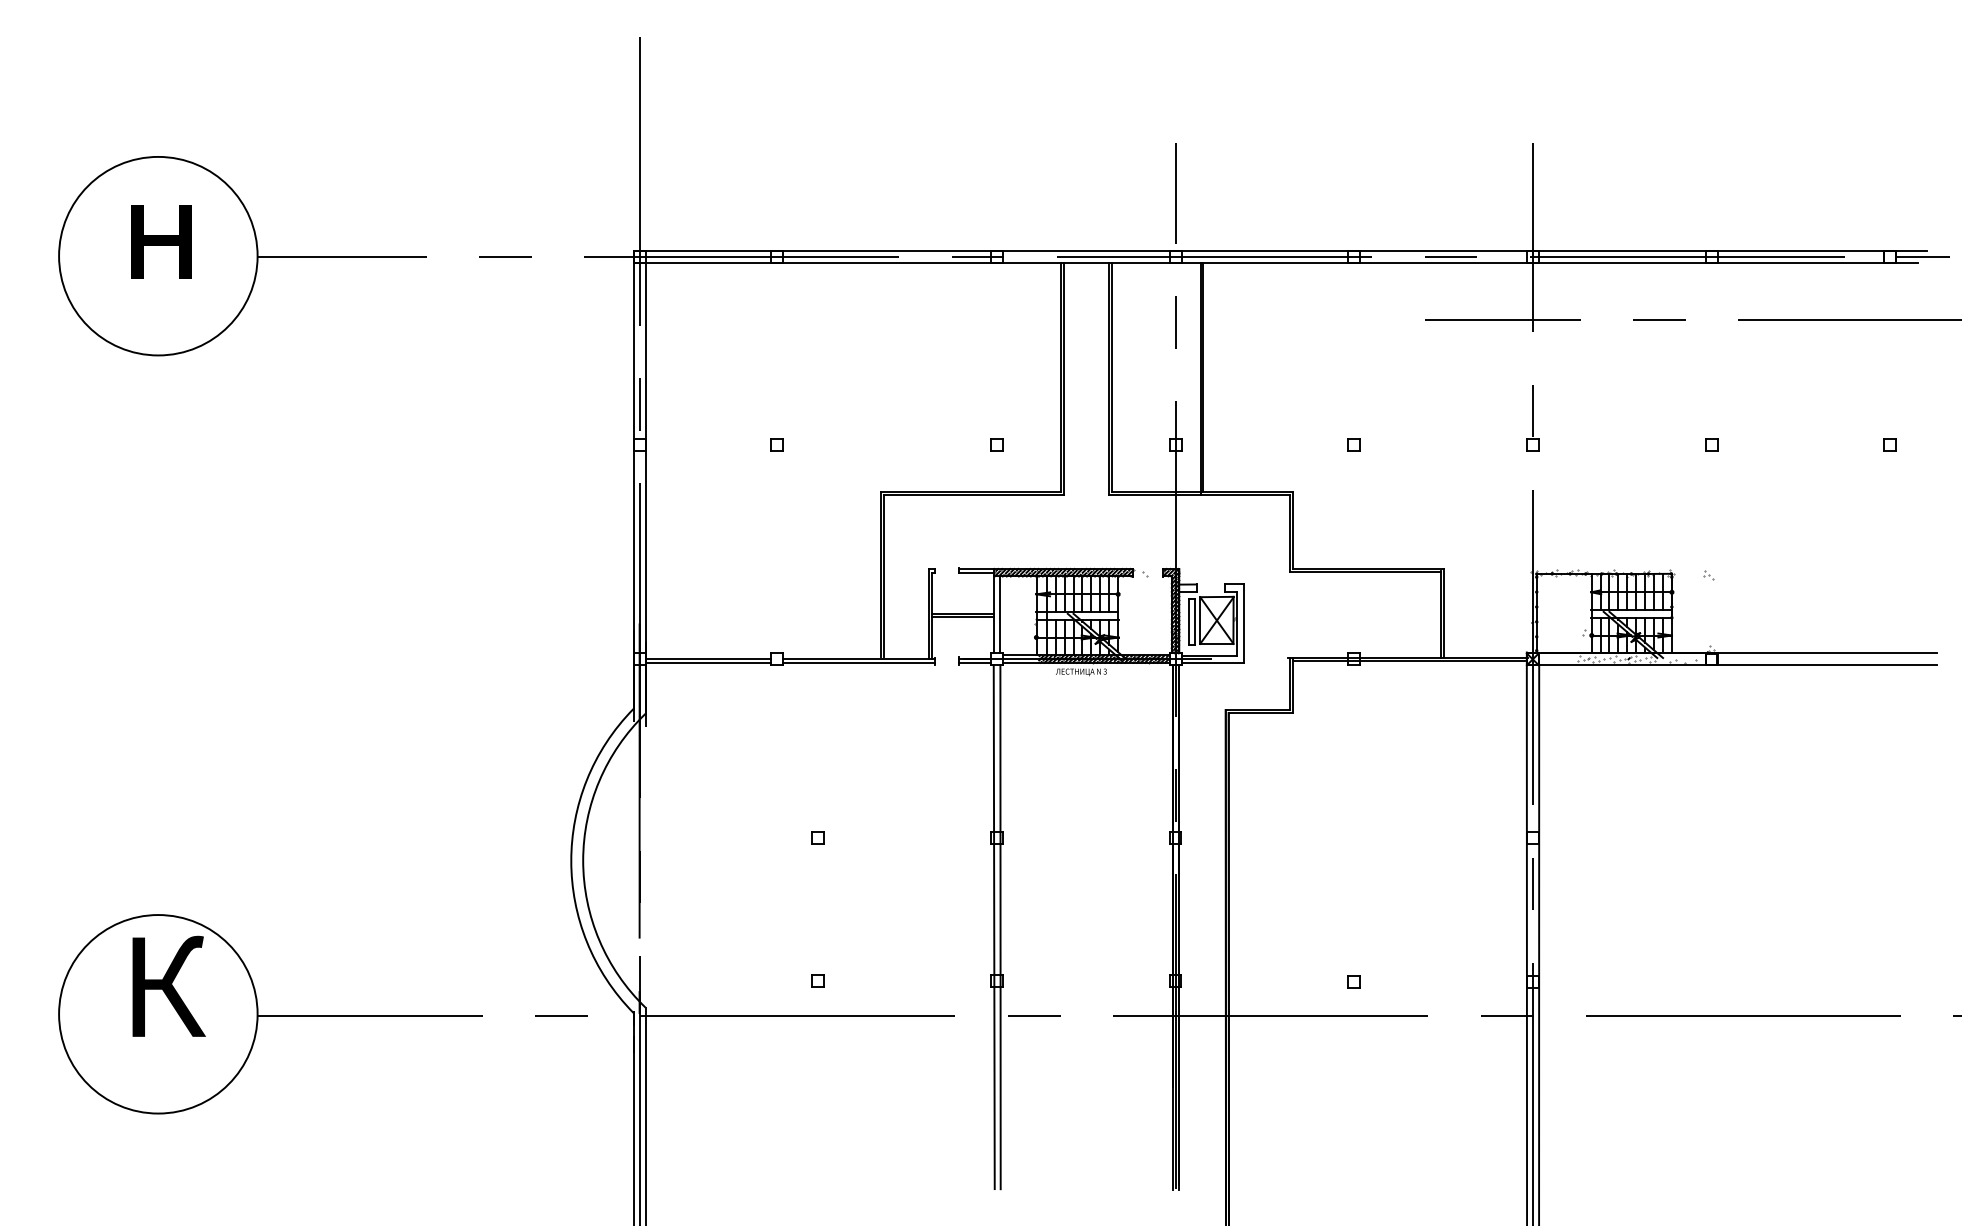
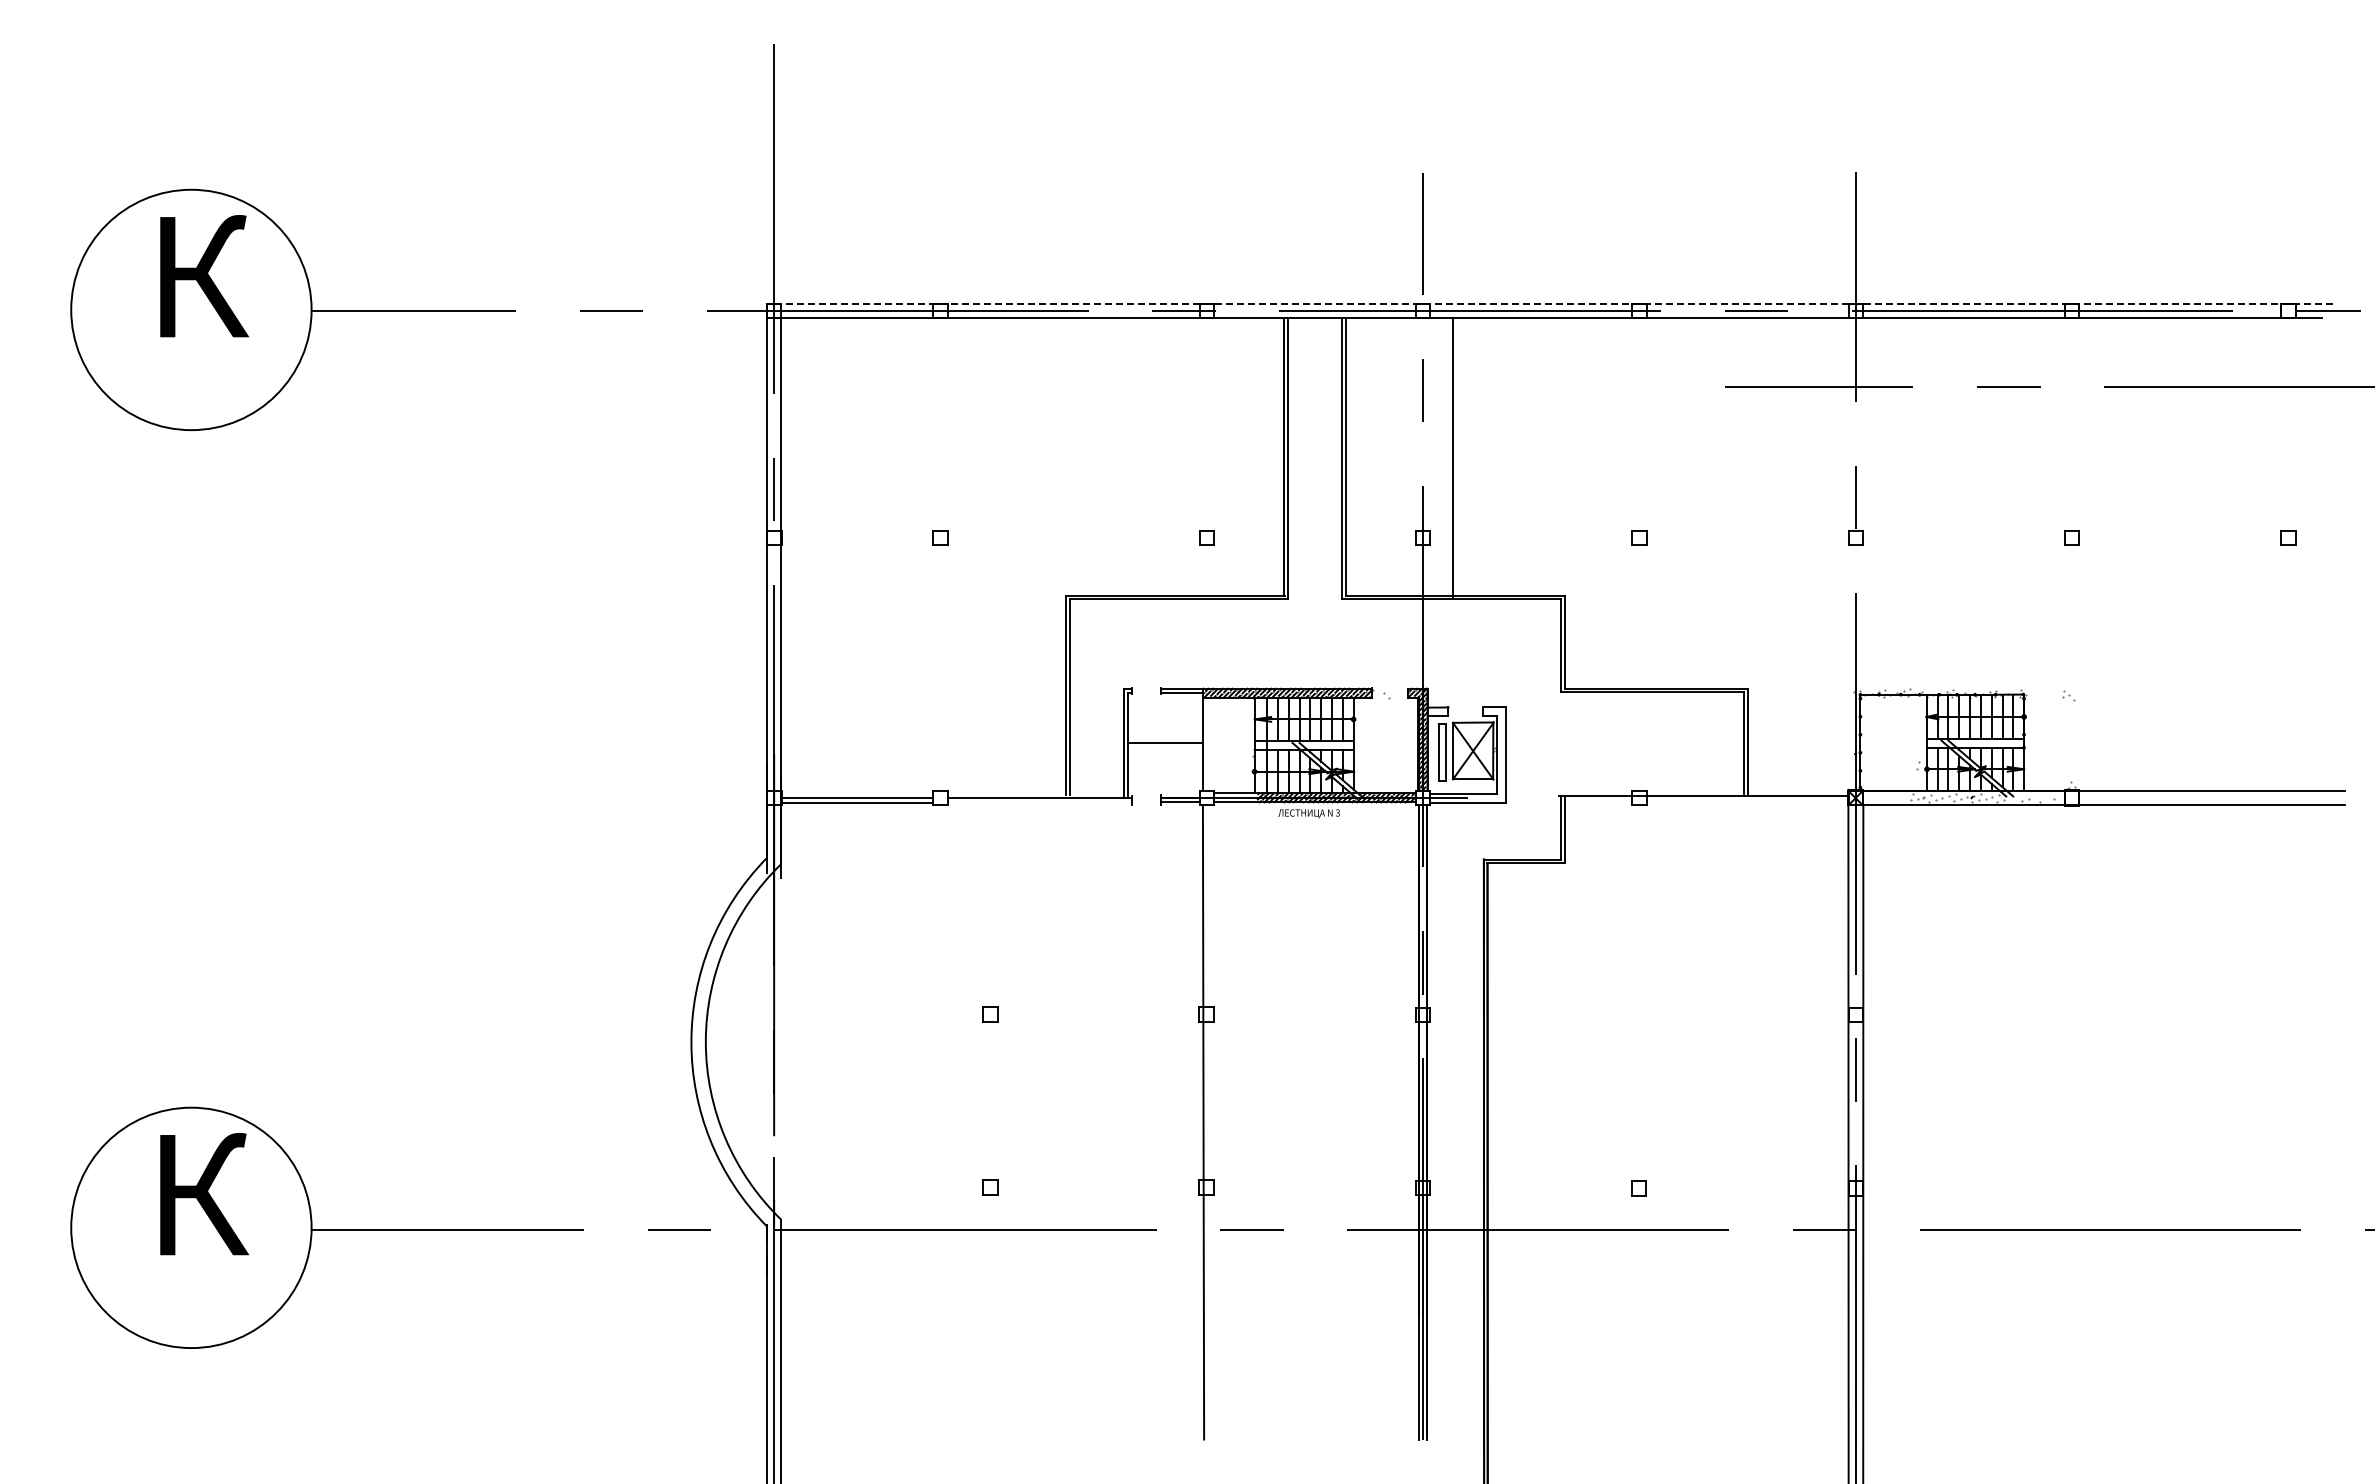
text: (169, 228) -> (204, 276), н -> К
line: (1279, 250) -> (1549, 303), solid -> dashed
line: (1203, 377) -> (1456, 456), removed
line: (999, 614) -> (1210, 743), removed
line: (962, 617) -> (1165, 747), removed
line: (1408, 660) -> (1705, 799), removed
line: (858, 662) -> (1039, 802), removed
line: (999, 927) -> (1210, 1122), removed

